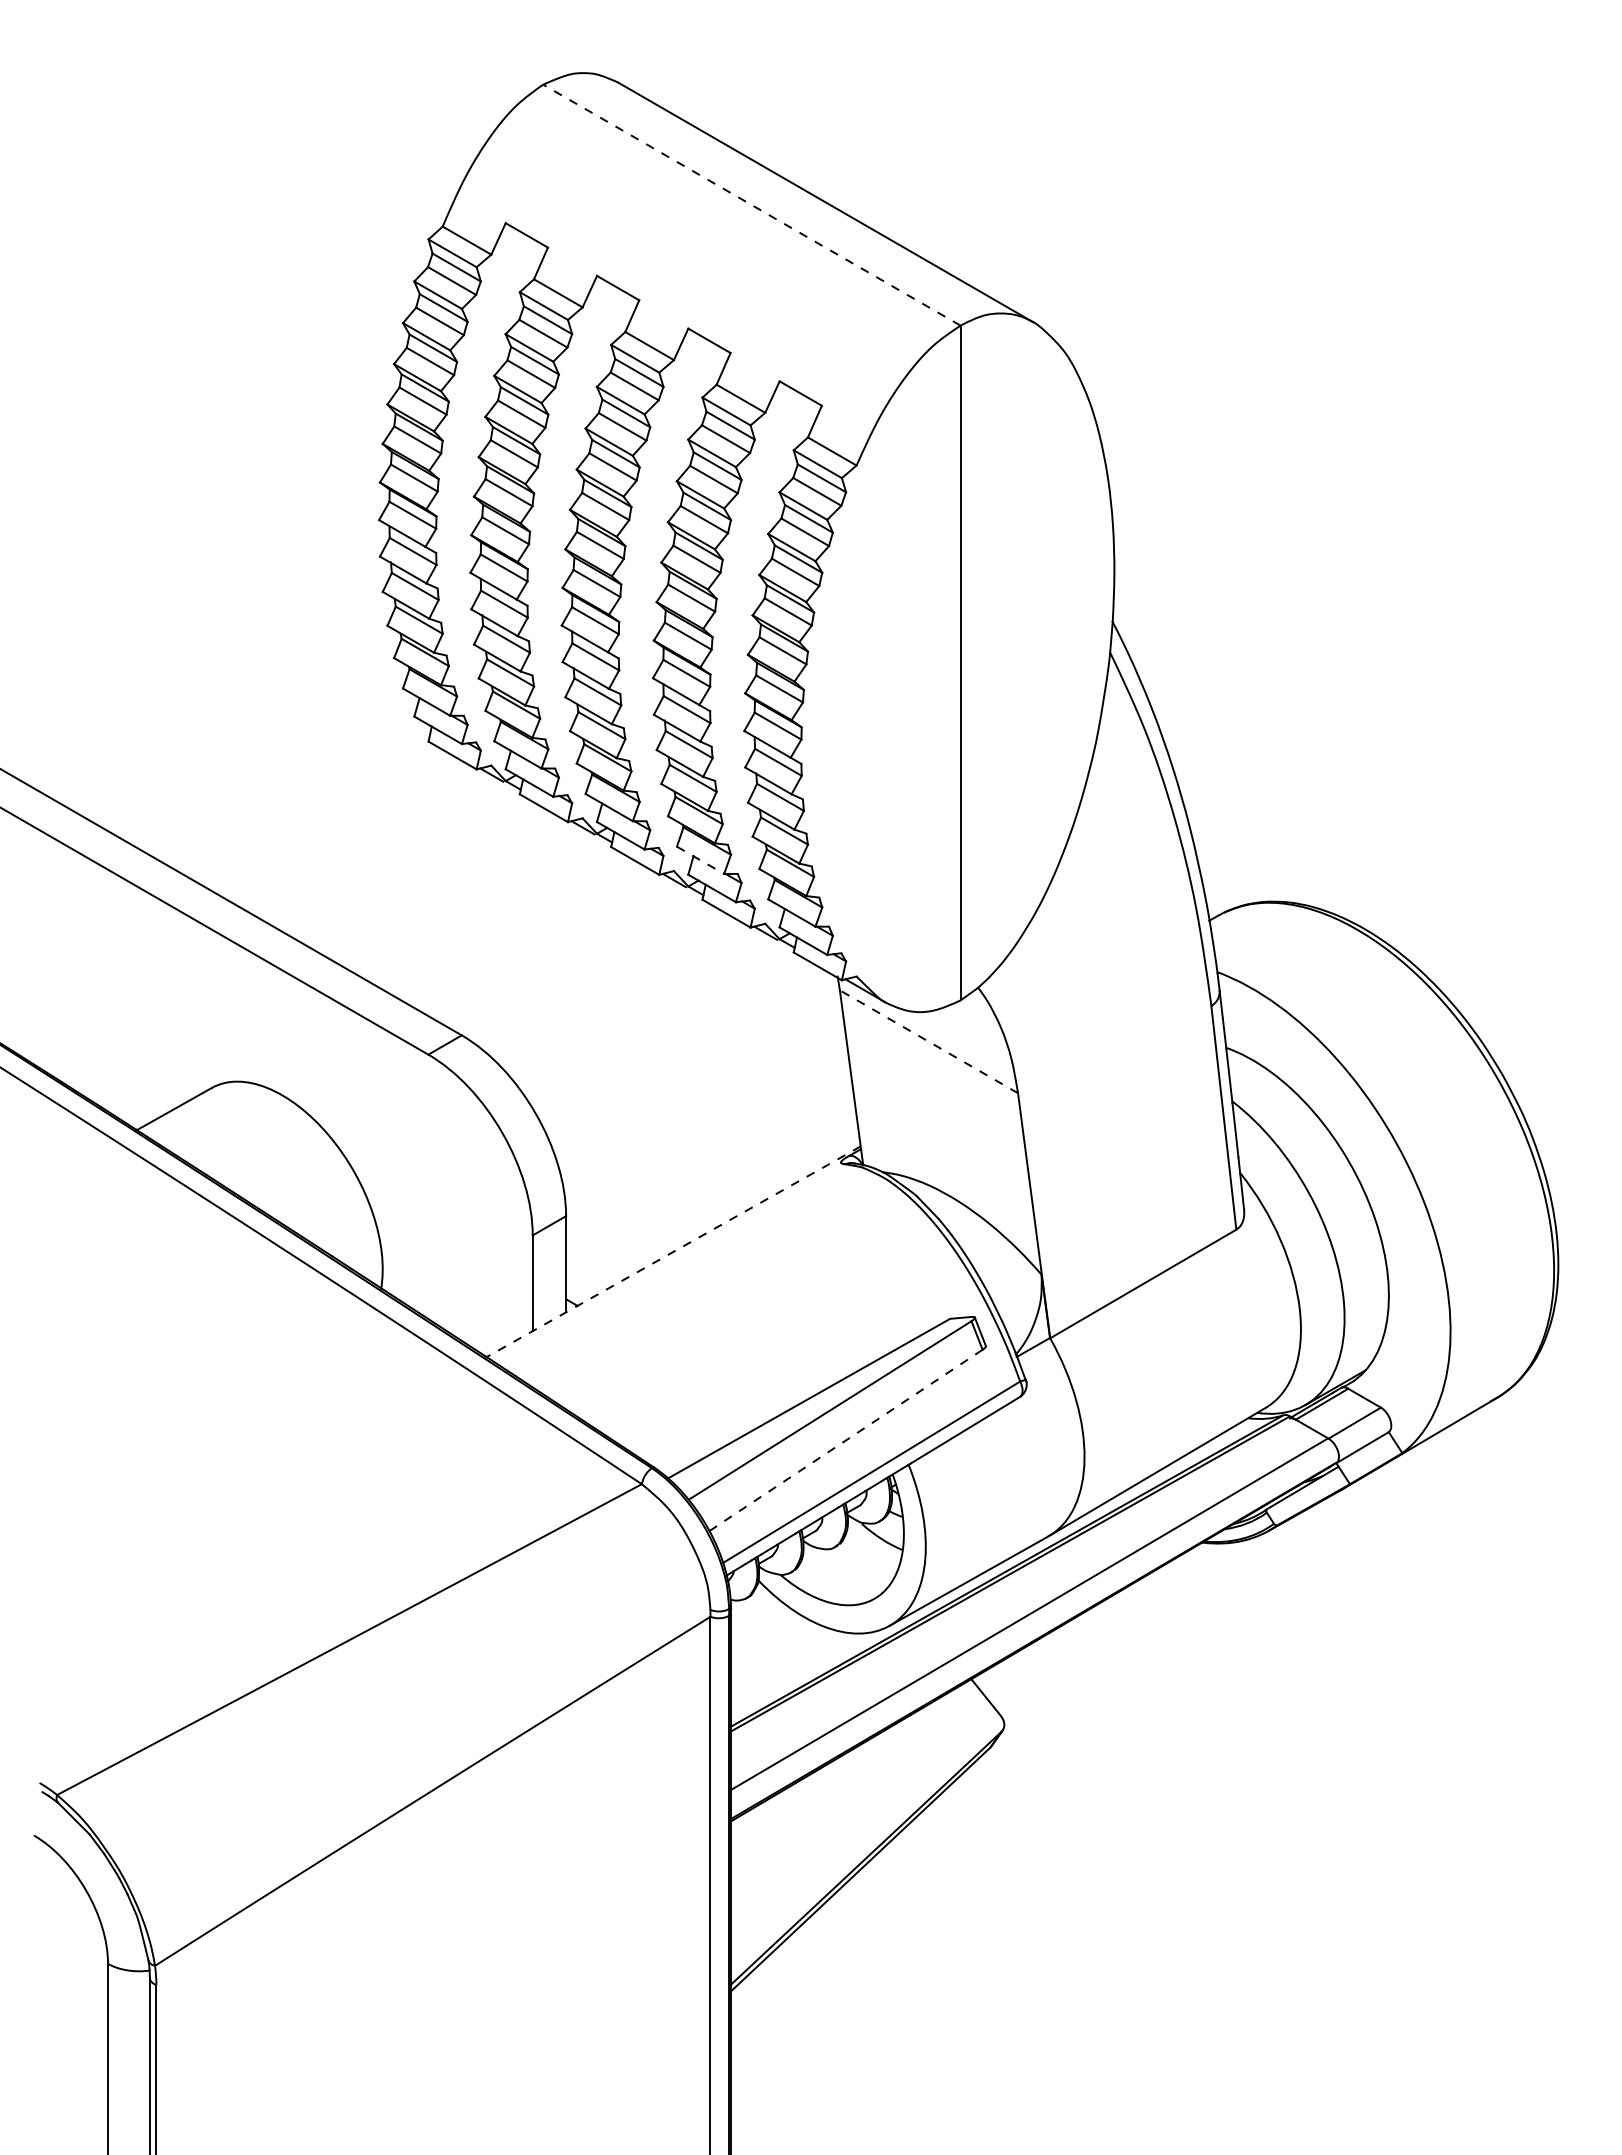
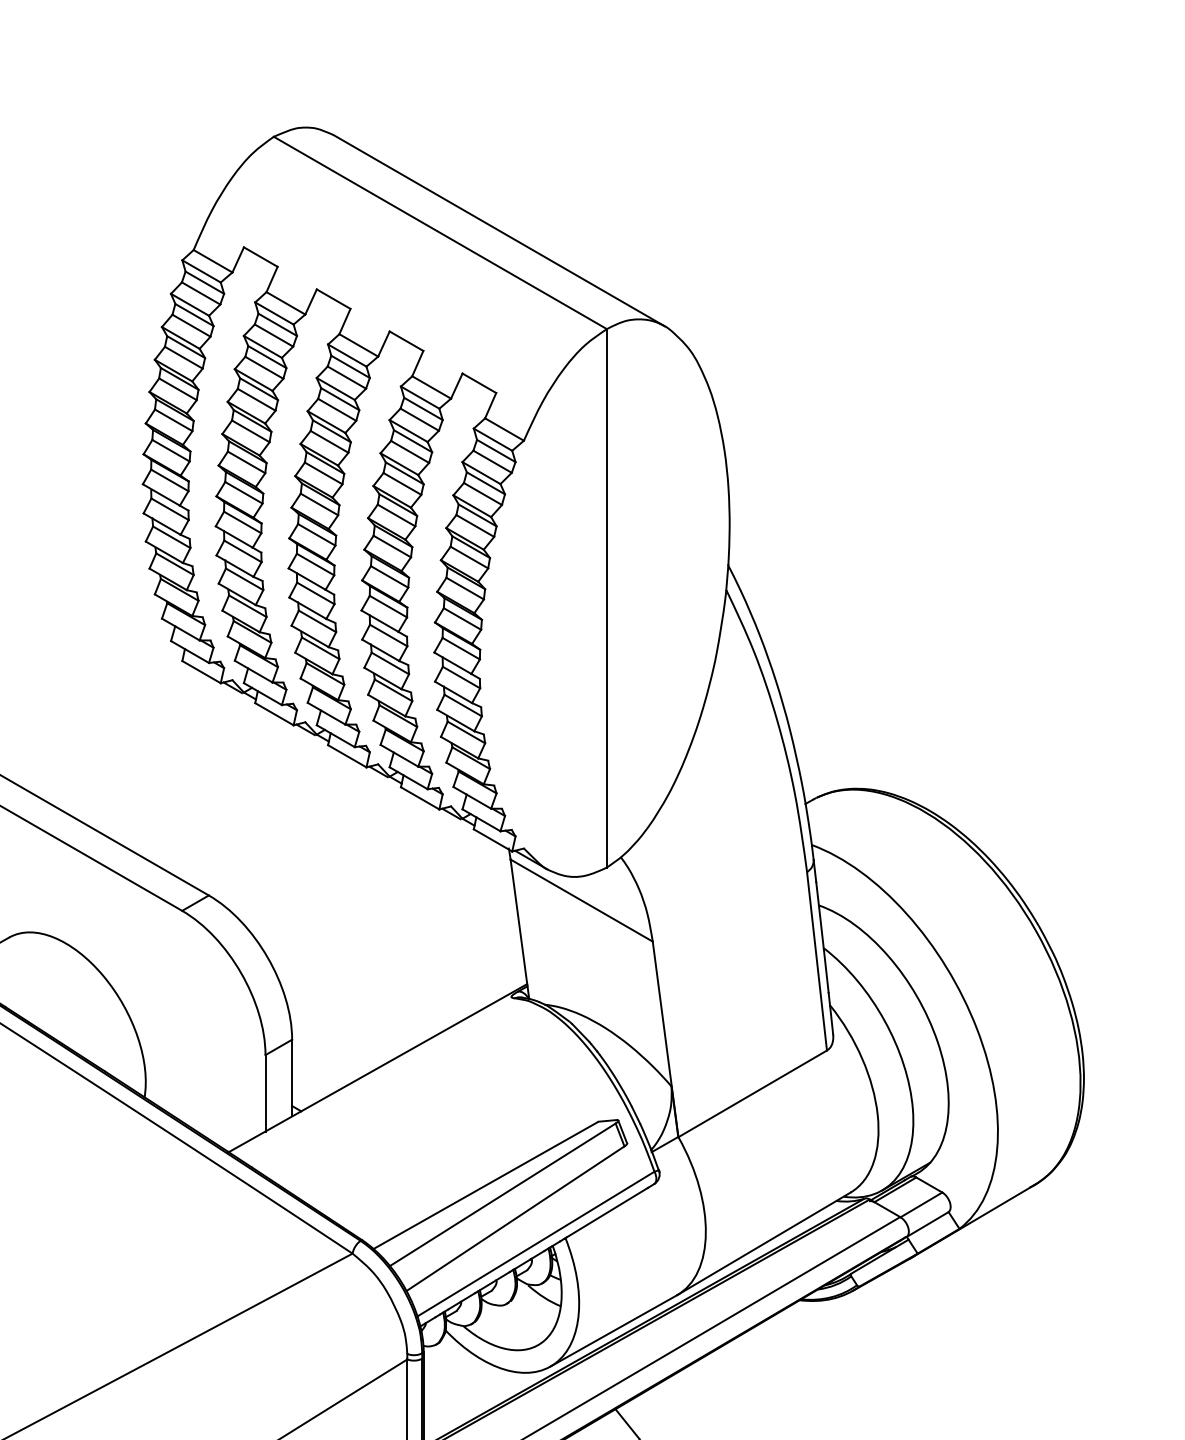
line: (751, 205) -> (440, 233), dashed -> solid
line: (701, 860) -> (400, 755), dashed -> solid
line: (928, 1041) -> (581, 900), dashed -> solid
line: (672, 1252) -> (377, 1068), dashed -> solid
line: (846, 1440) -> (515, 1218), dashed -> solid

